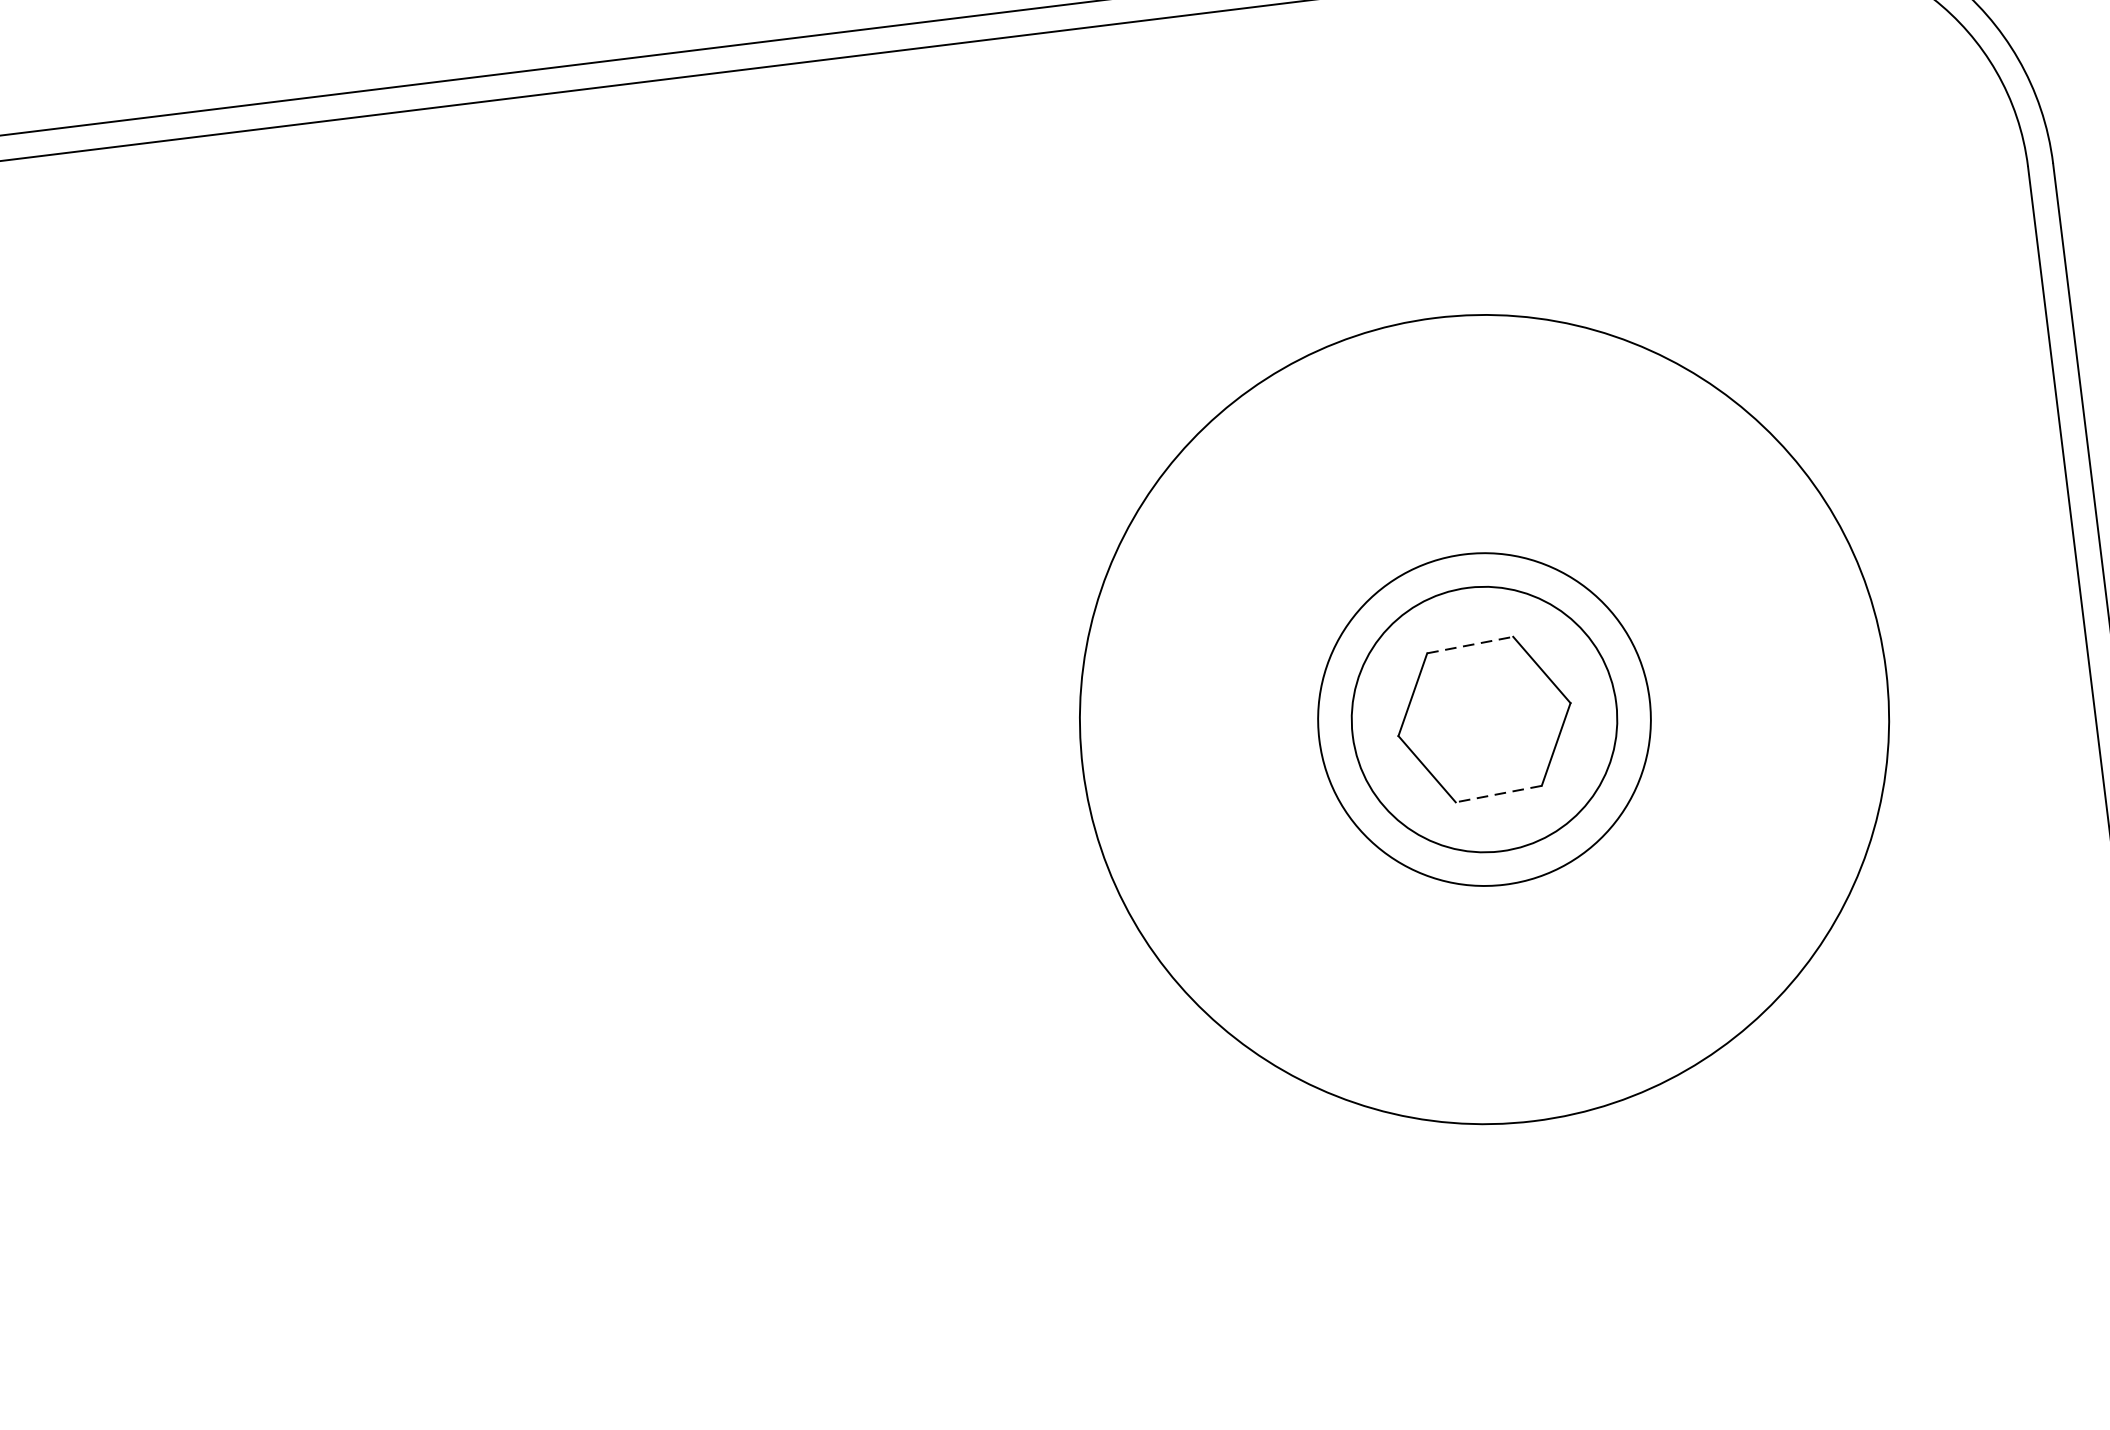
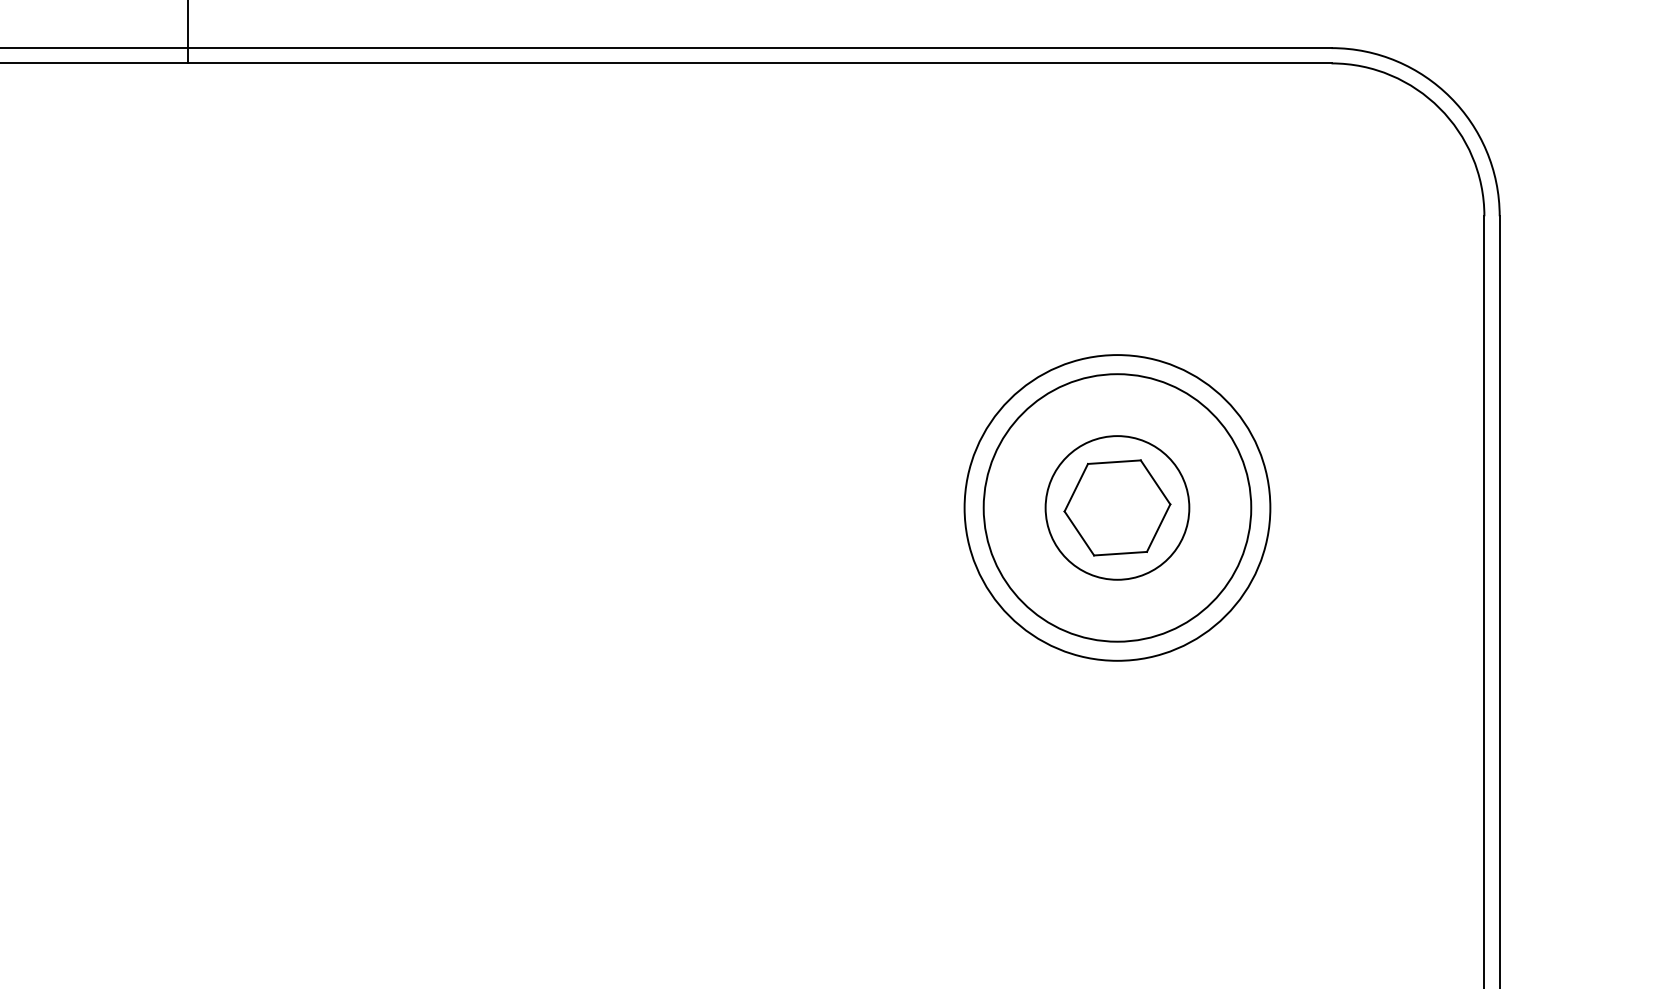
line: (1470, 645) -> (1114, 462), dashed -> solid
circle: (1484, 718) -> (1117, 507), size x0.62
circle: (1484, 718) -> (1117, 507), size x0.71
circle: (1484, 718) -> (1117, 507), size x1.67
line: (1498, 793) -> (1120, 553), dashed -> solid

